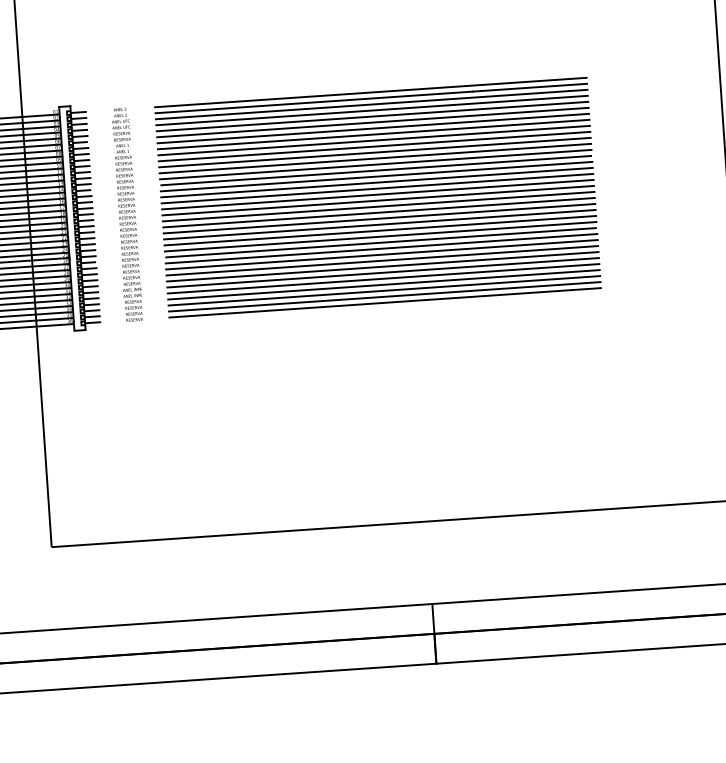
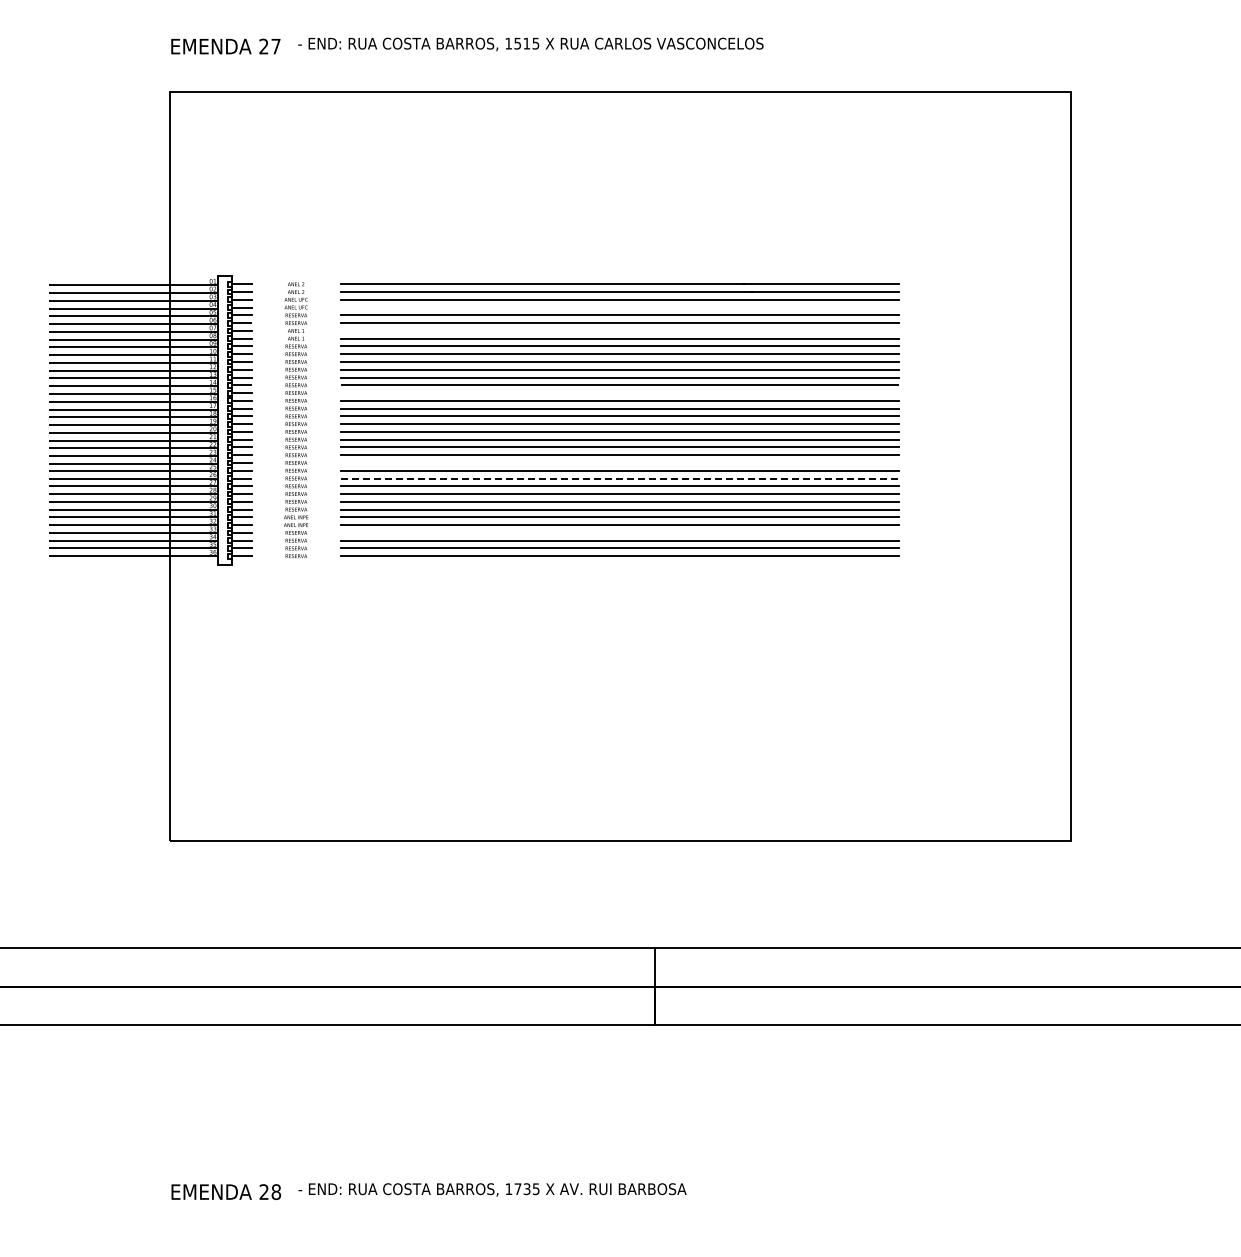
line: (372, 110) -> (620, 307), removed
line: (373, 128) -> (620, 330), removed
line: (376, 176) -> (620, 393), removed
line: (380, 230) -> (620, 462), removed
line: (381, 242) -> (620, 478), solid -> dashed
line: (384, 284) -> (620, 532), removed

